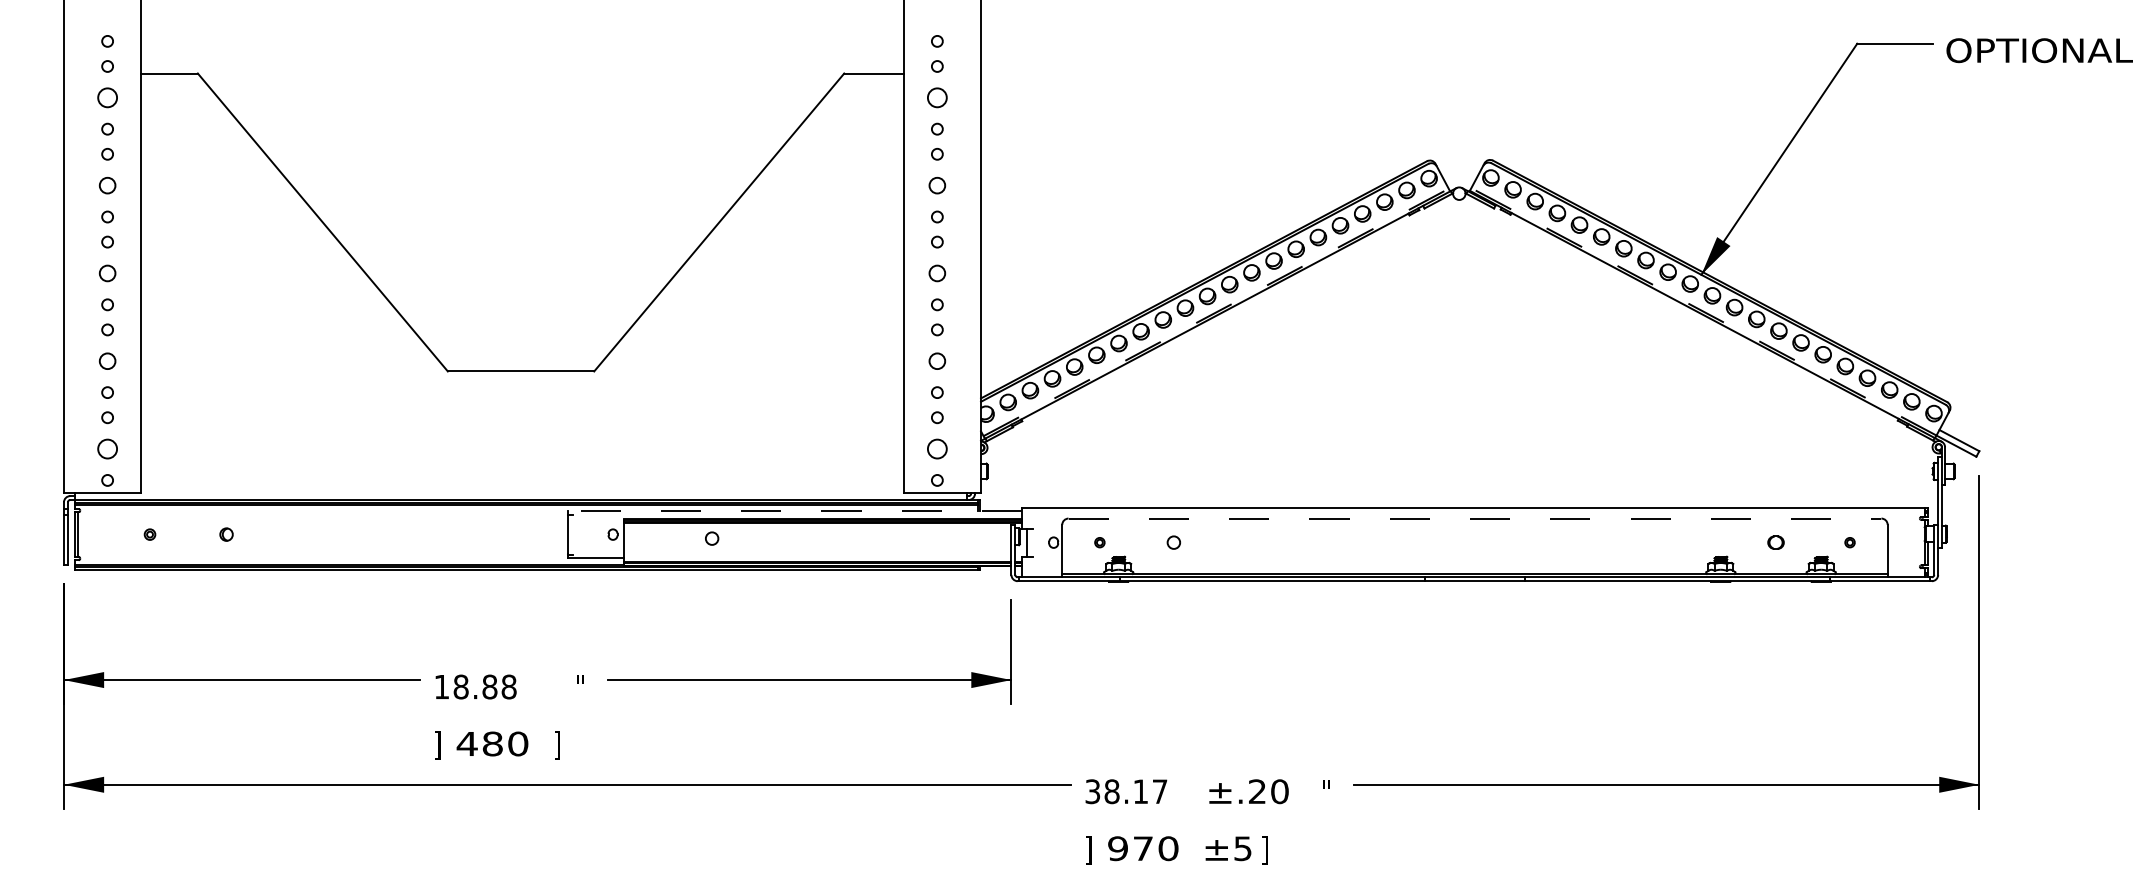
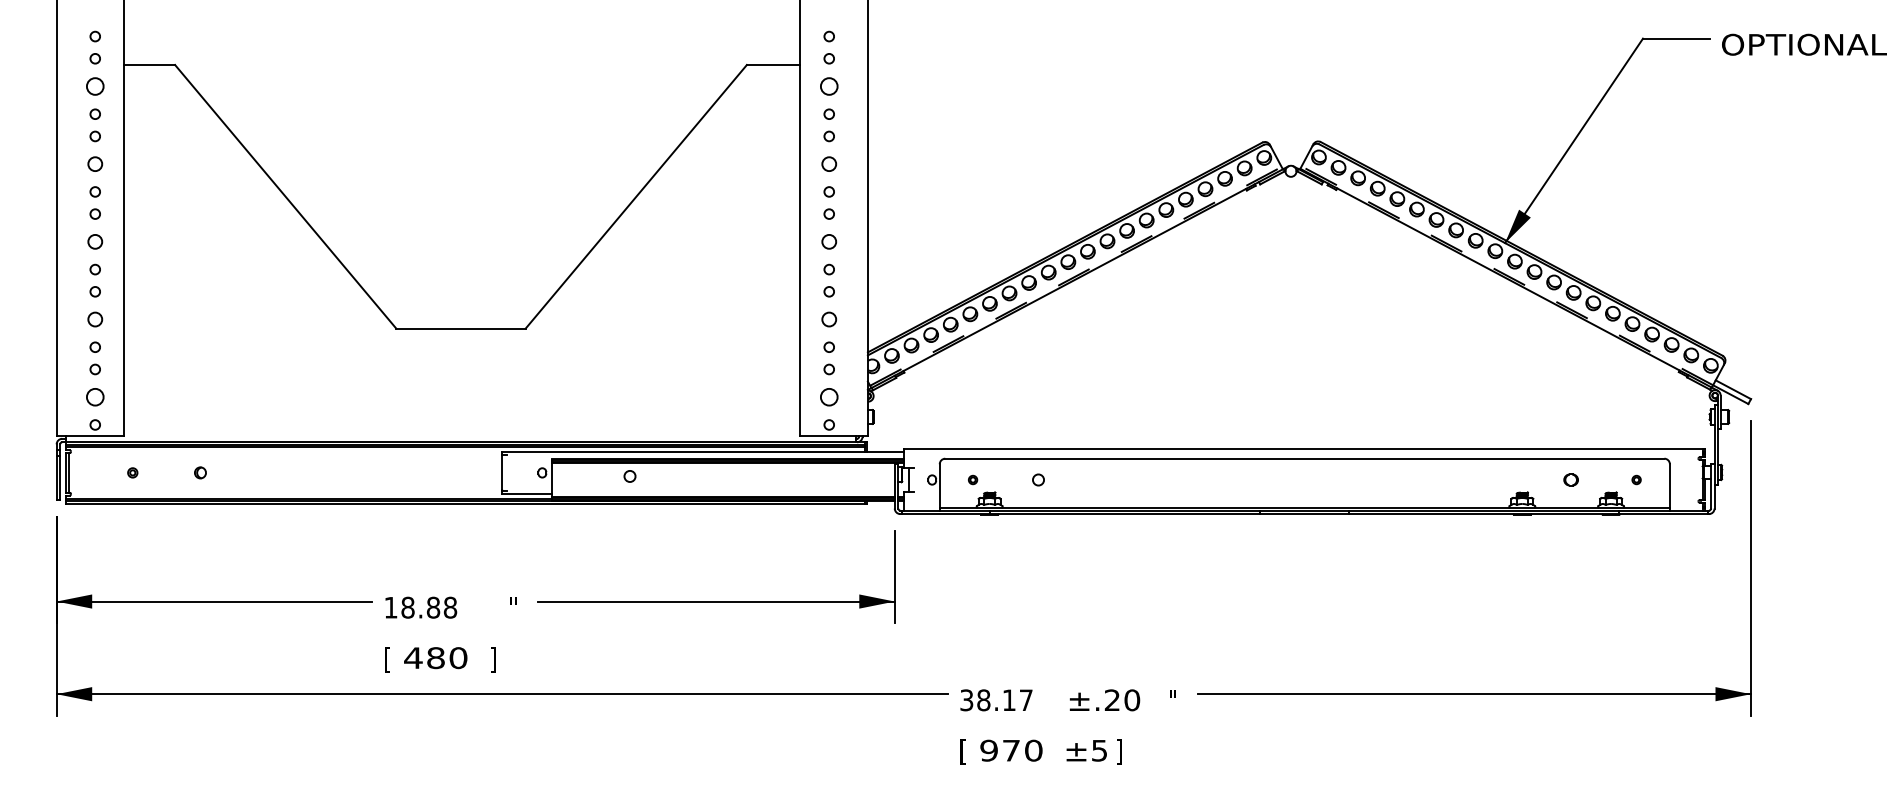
line: (794, 510) -> (702, 451), dashed -> solid
line: (1475, 518) -> (1305, 458), dashed -> solid
text: (437, 745) -> (387, 659), ] -> [
text: (1088, 850) -> (962, 752), ] -> [

